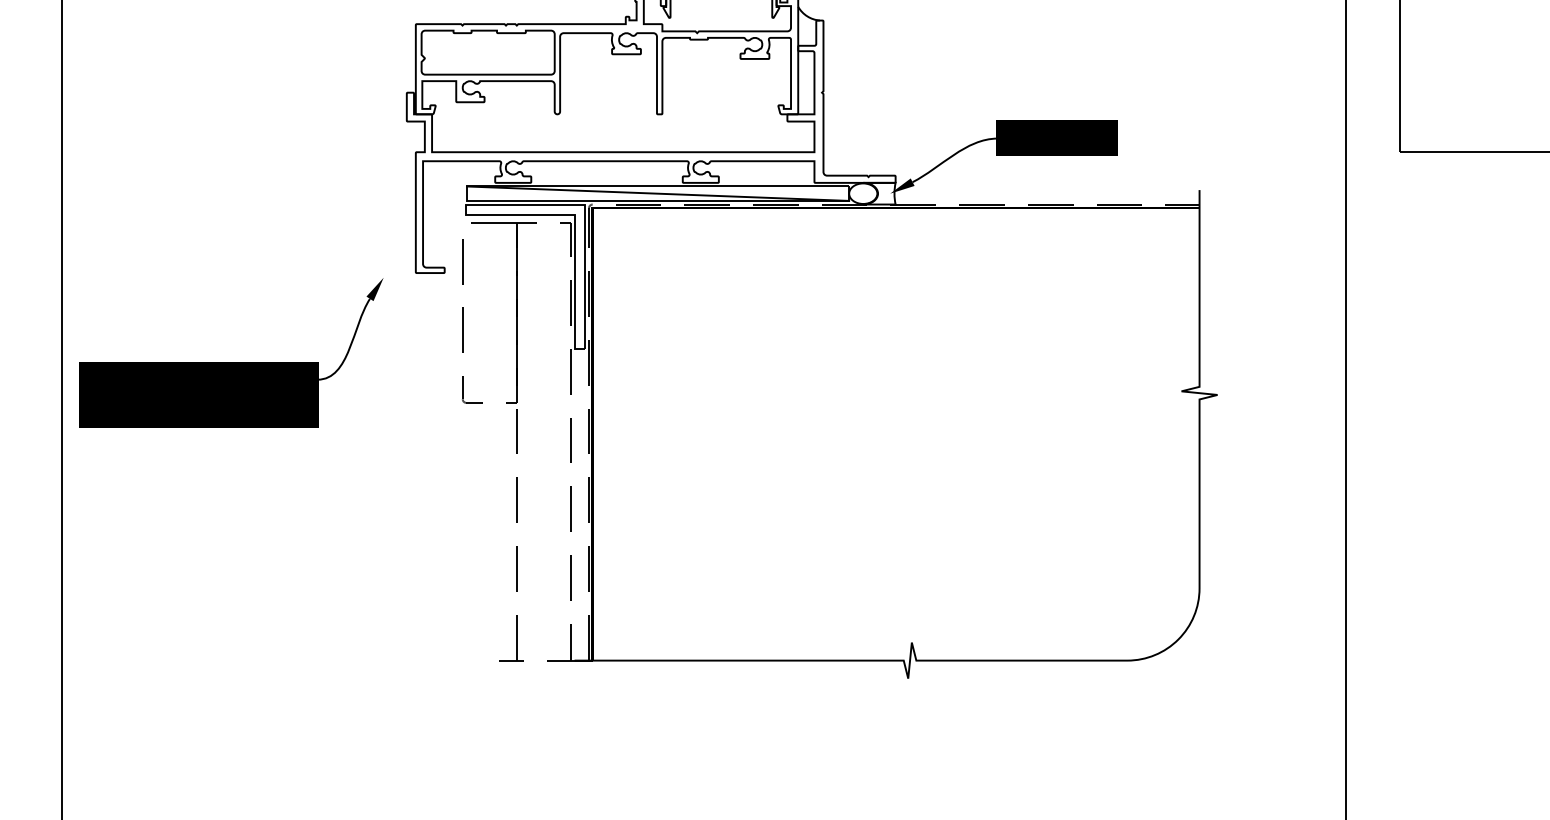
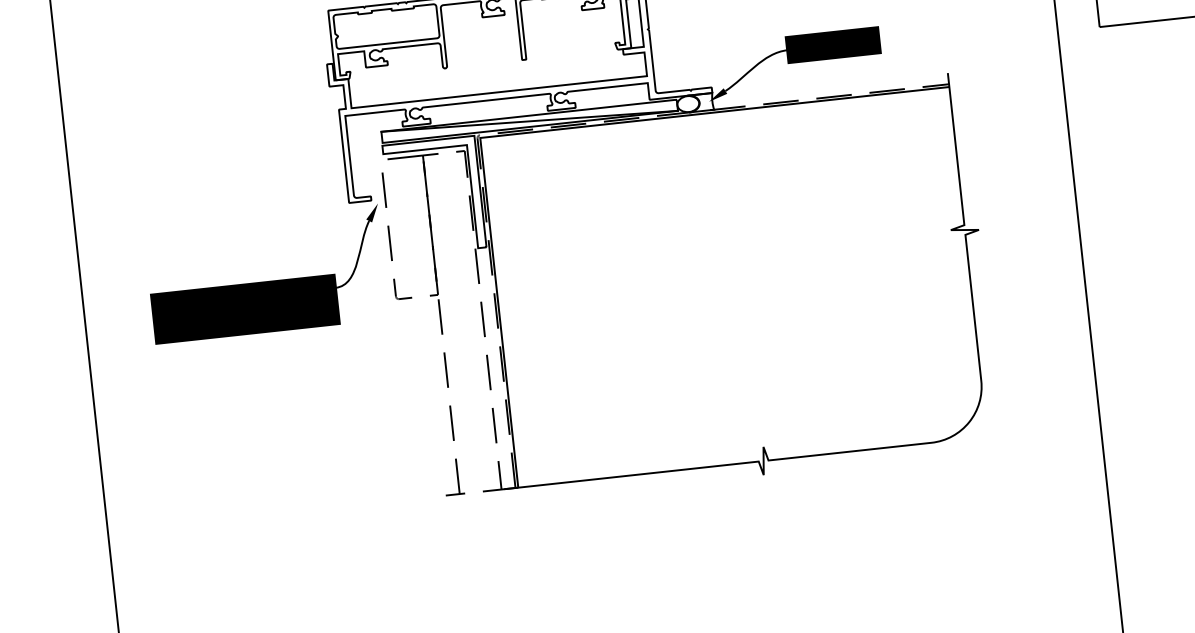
part: (231, 362) -> (267, 281), moved

